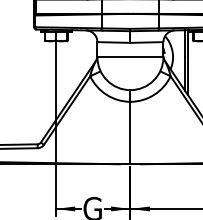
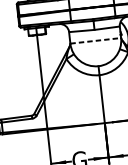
line: (130, 57) -> (95, 41), solid -> dashed

